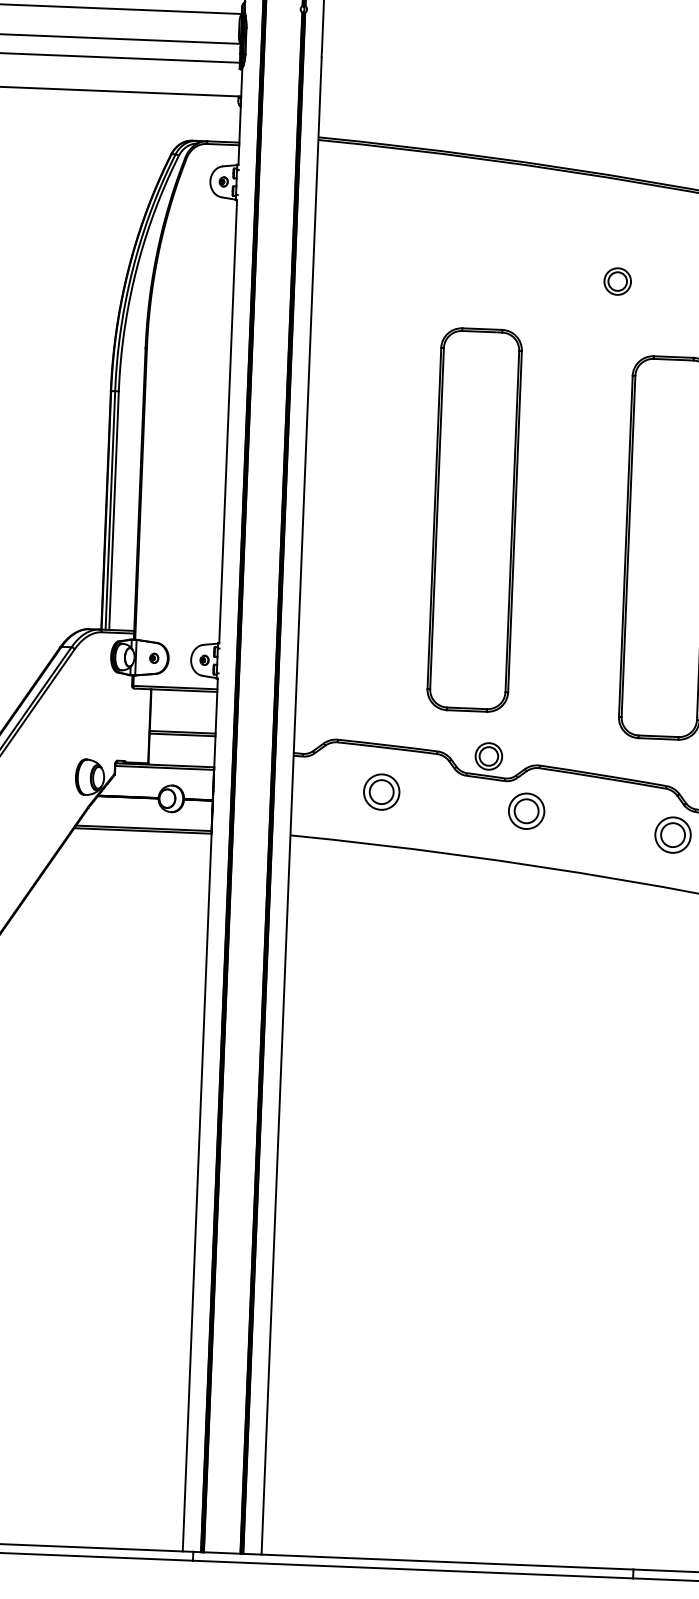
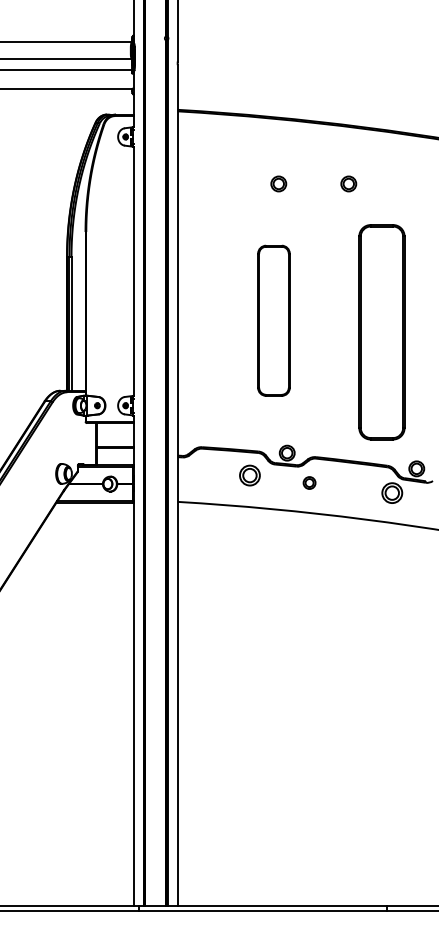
part: (492, 275) -> (278, 183), added
part: (473, 519) -> (273, 320), size x0.7
part: (380, 791) -> (249, 475), moved
part: (526, 810) -> (309, 482), size x0.6

